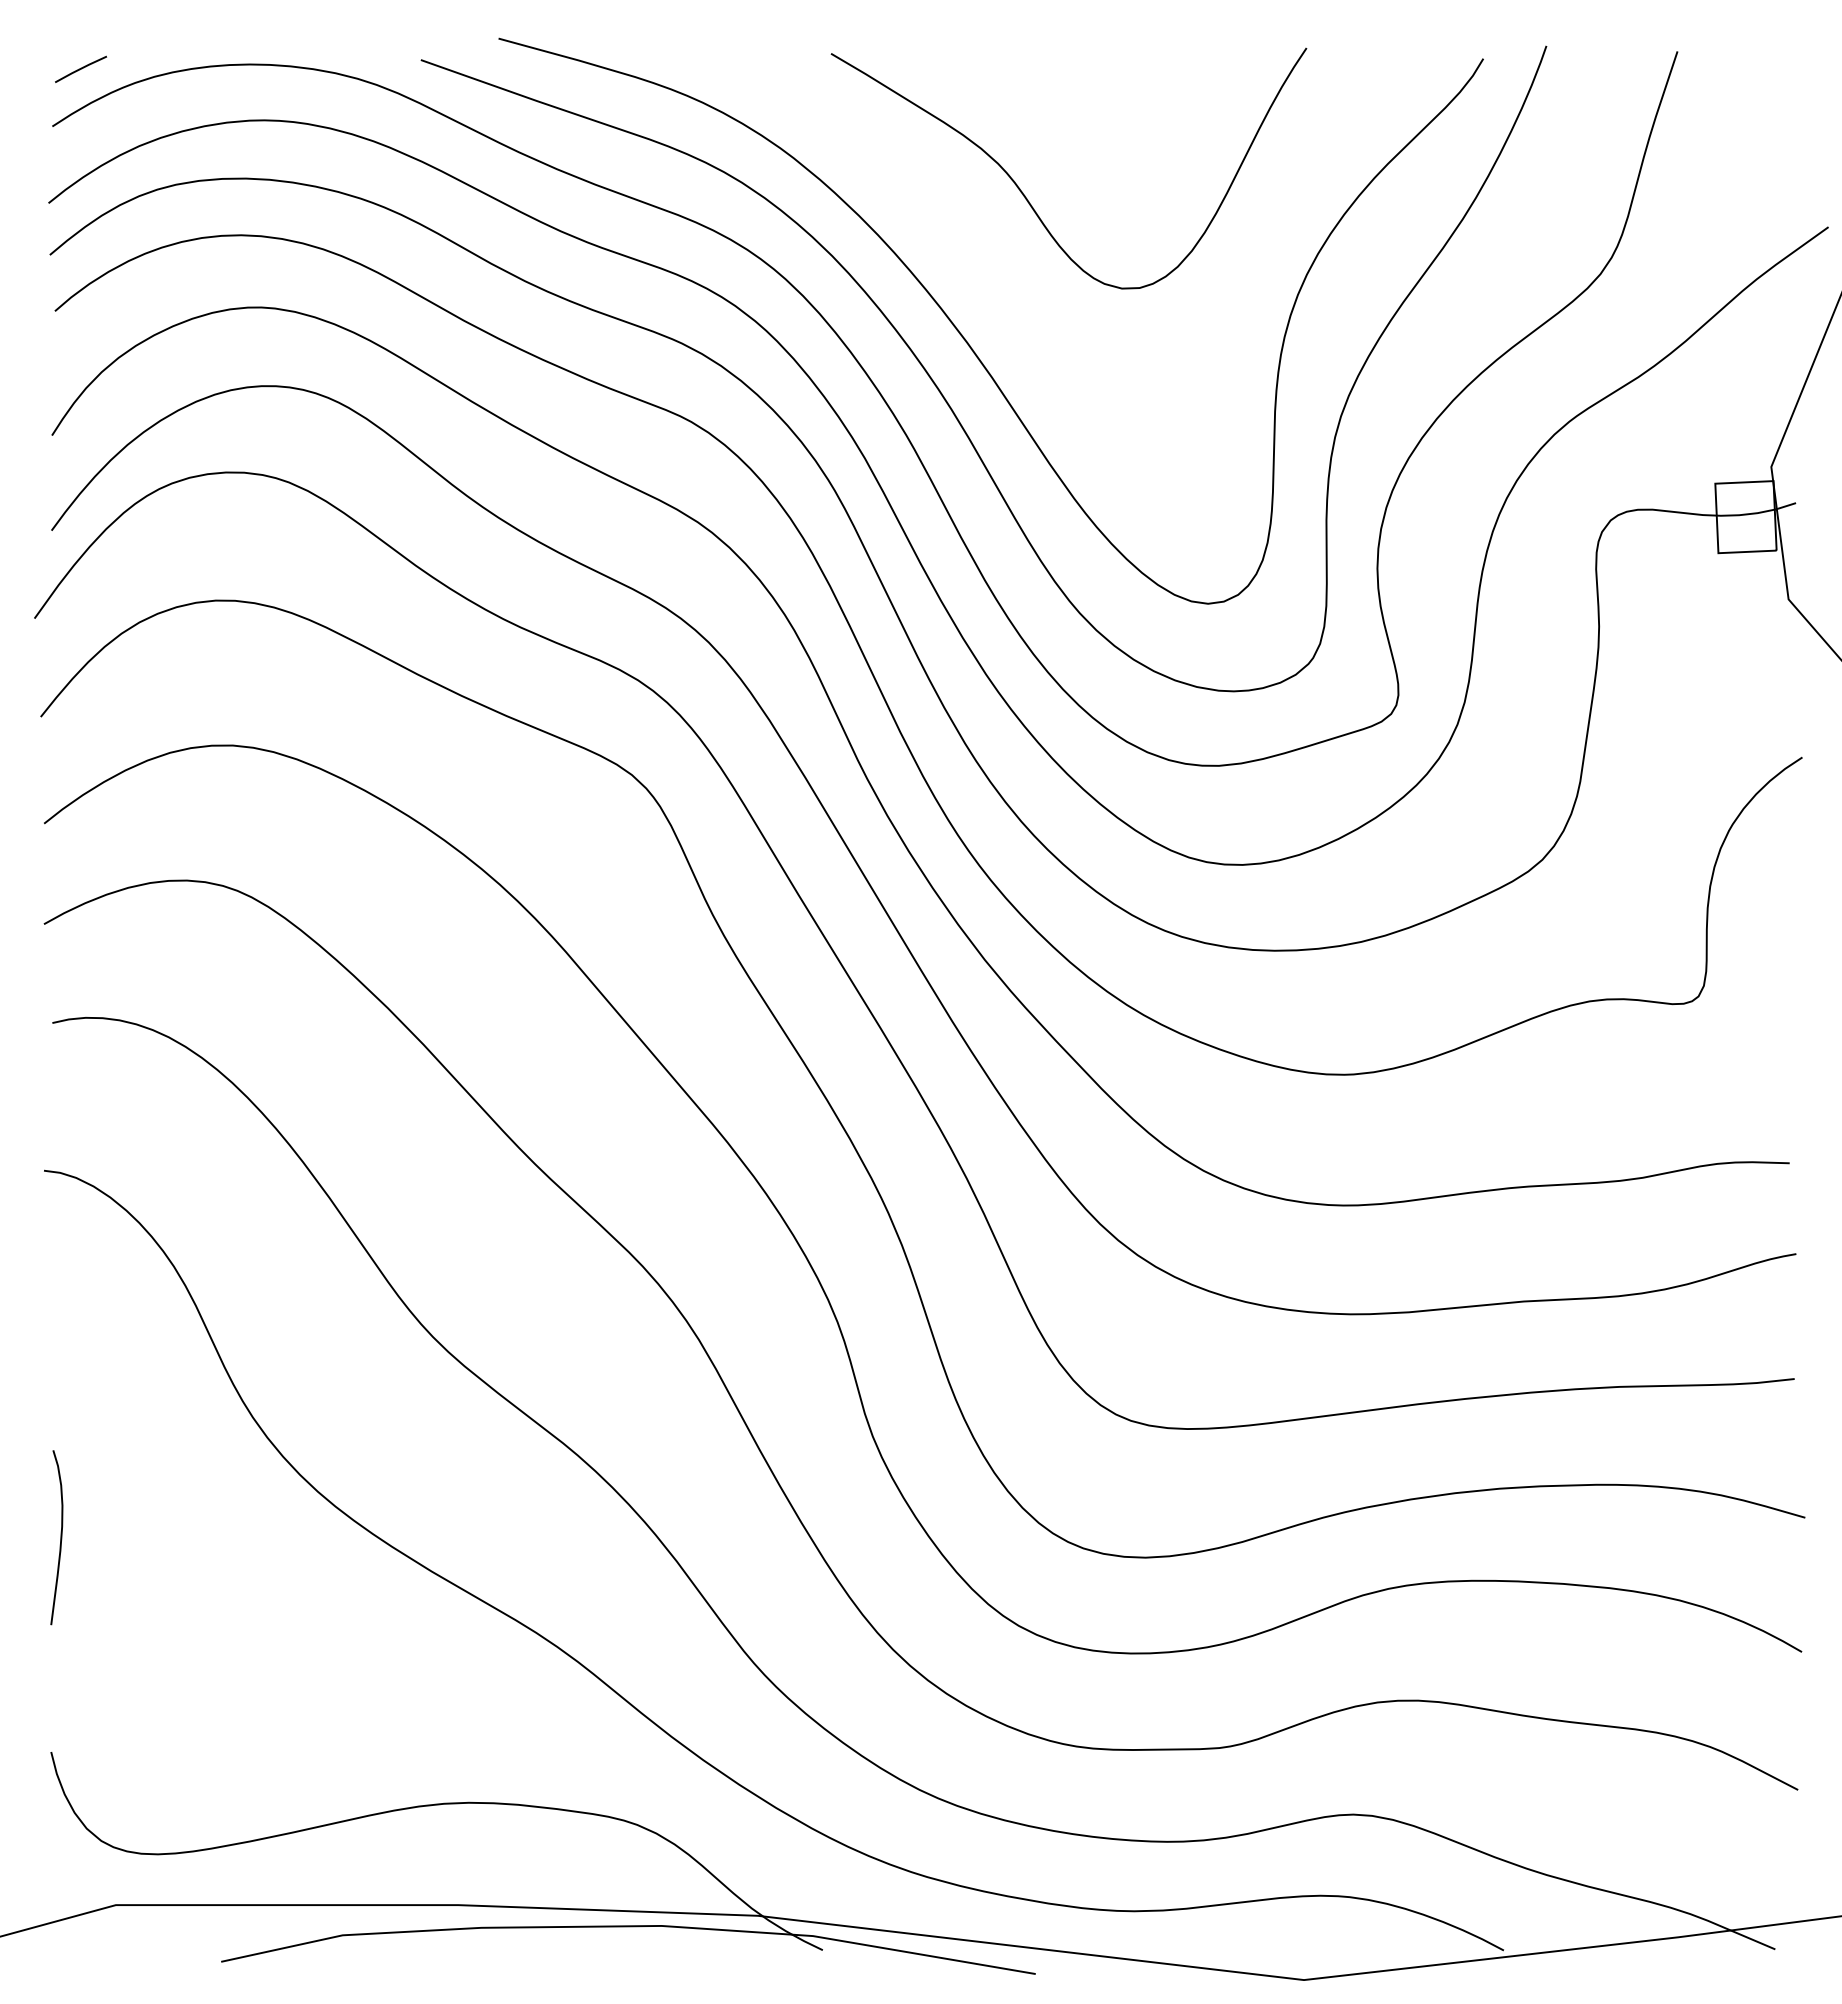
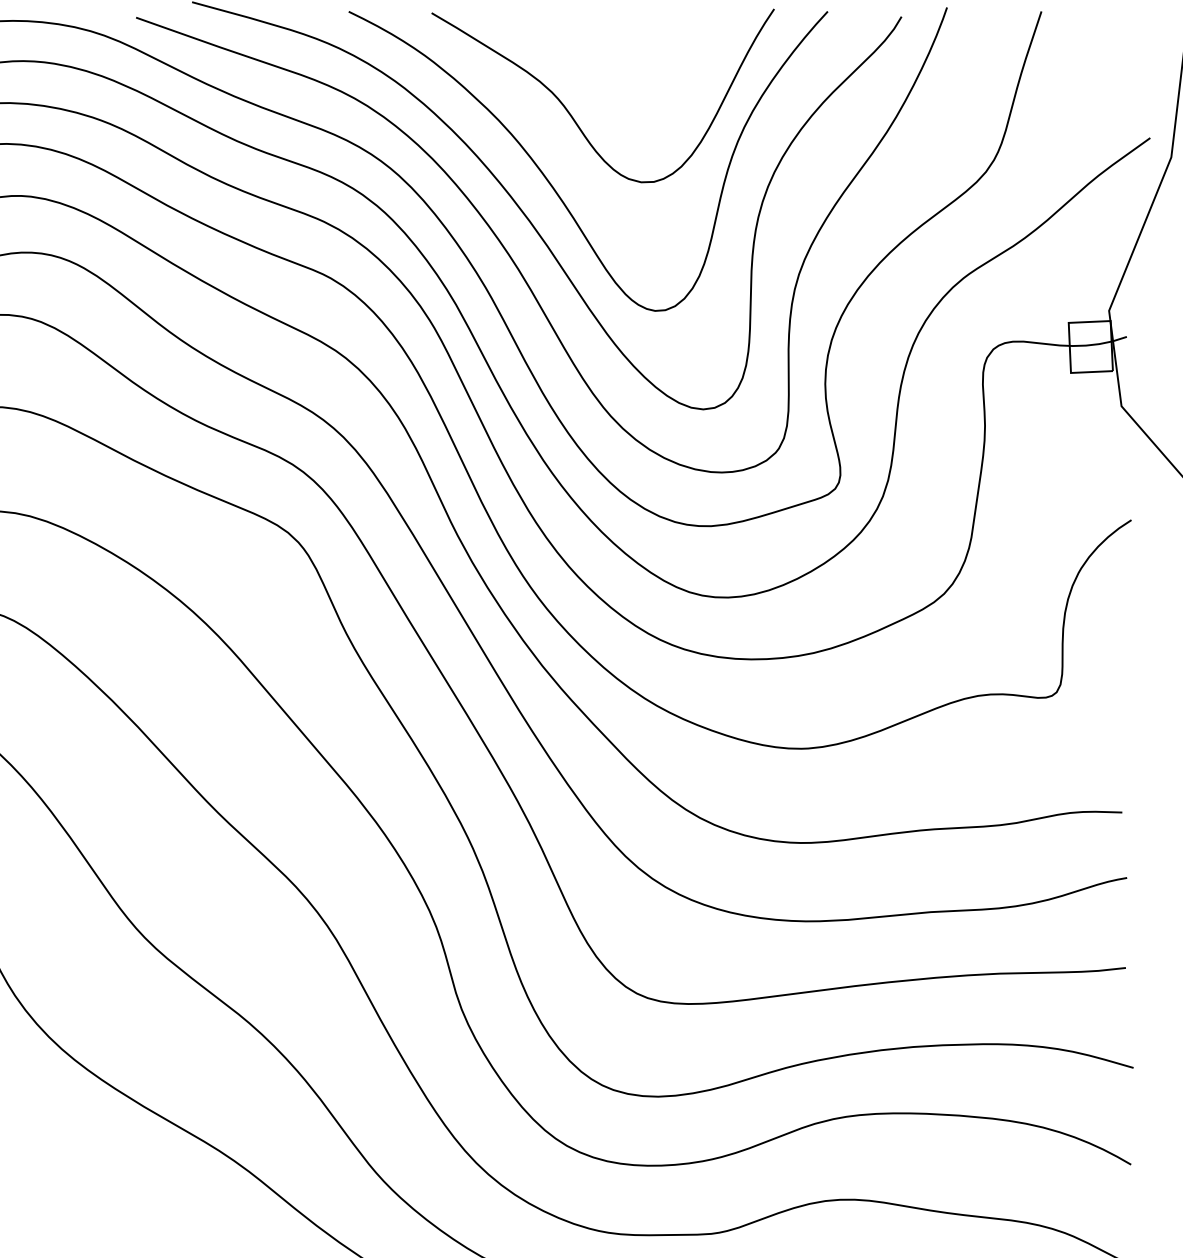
curve: (998, 292) -> (552, 185), added

